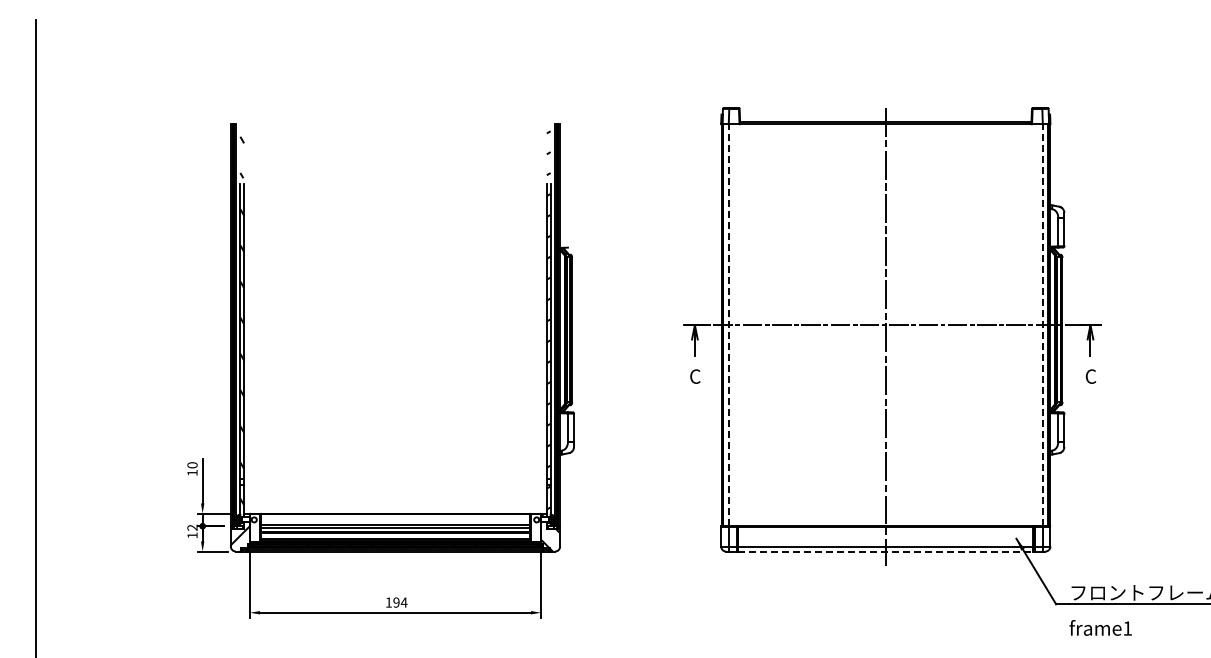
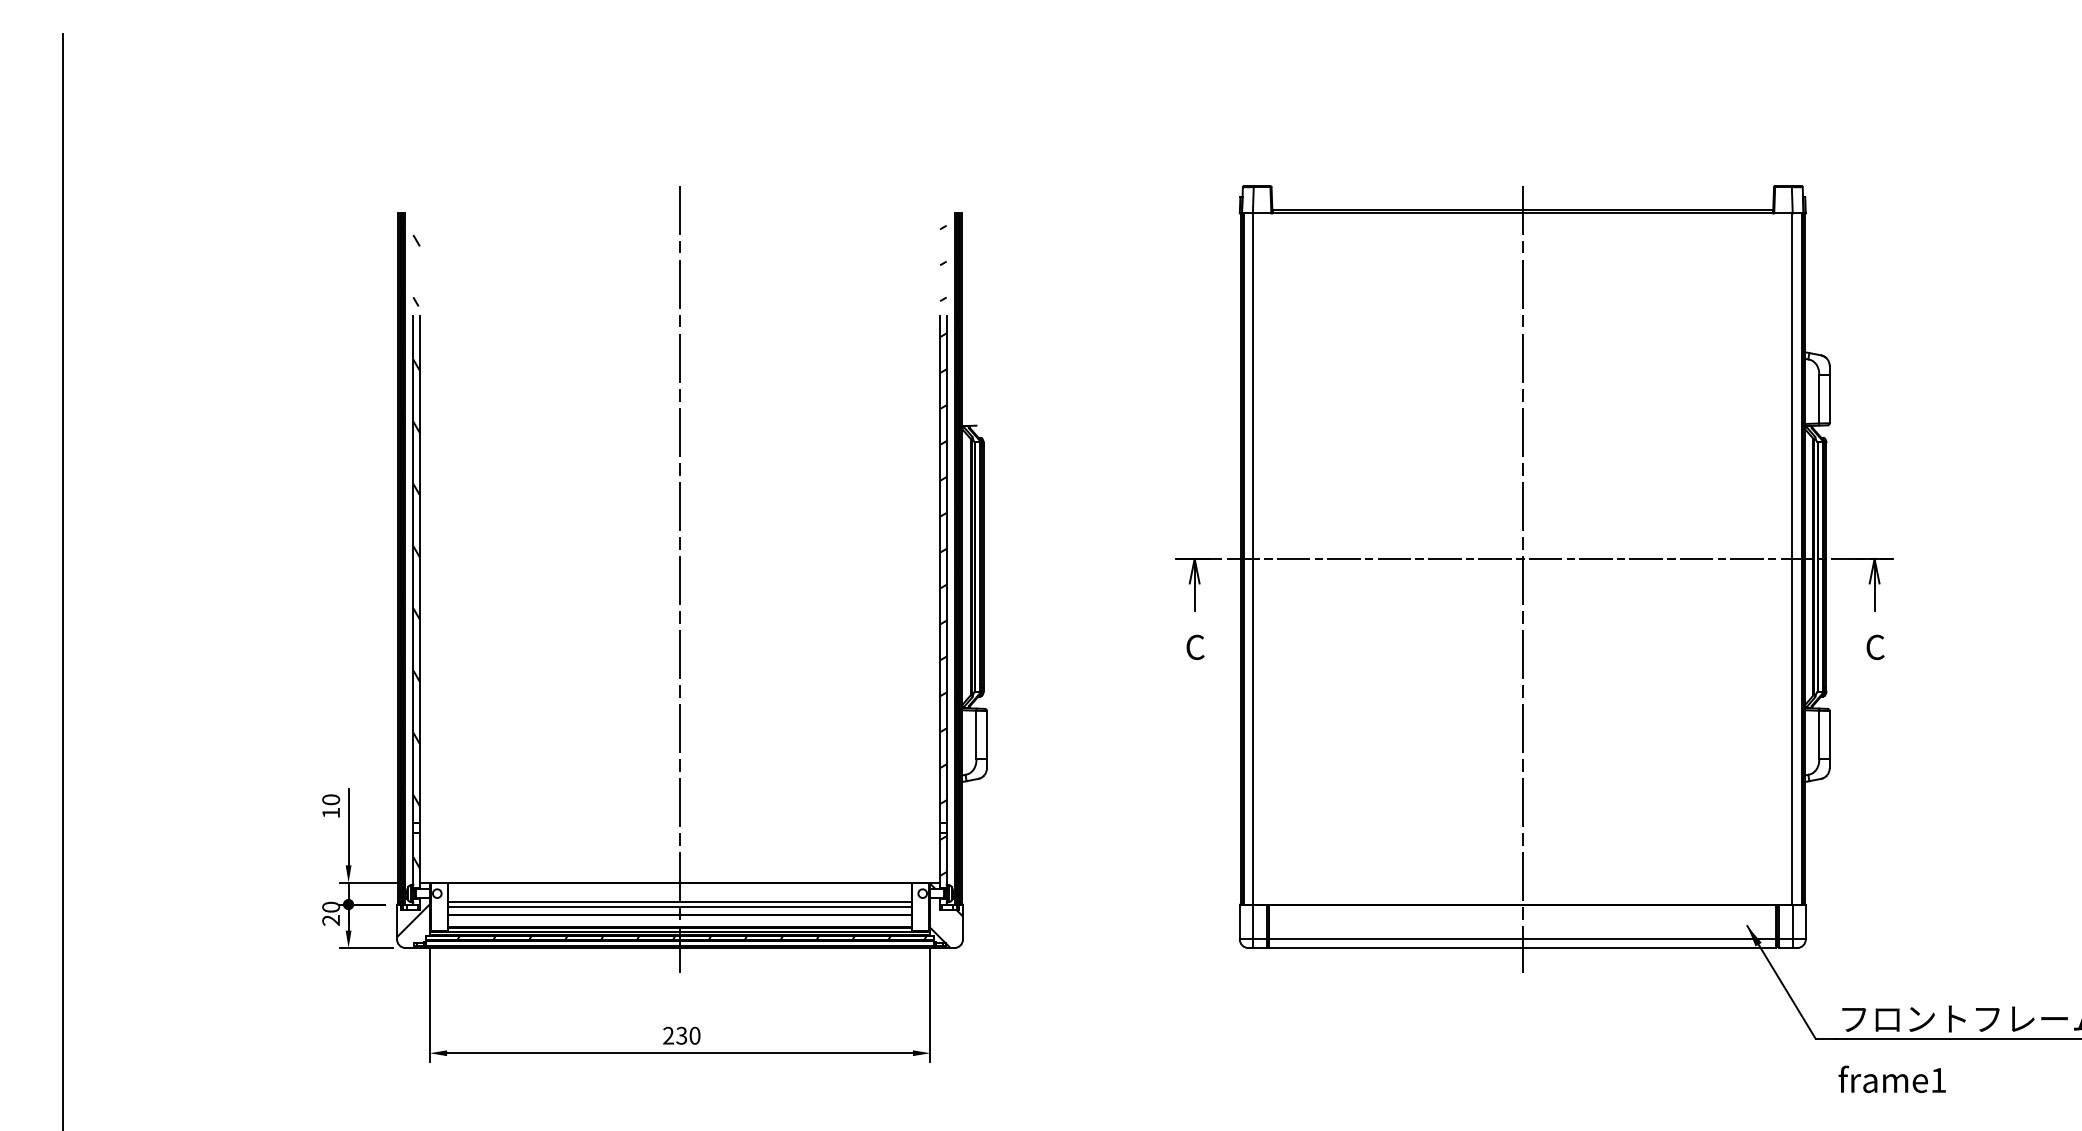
line: (729, 324) -> (1254, 557), dashed -> solid
line: (1042, 324) -> (1792, 557), dashed -> solid
line: (395, 336) -> (680, 578), added
text: (192, 531) -> (331, 913), 12 -> 20
line: (885, 551) -> (1522, 947), dashed -> solid
text: (396, 602) -> (681, 1035), 194 -> 230

